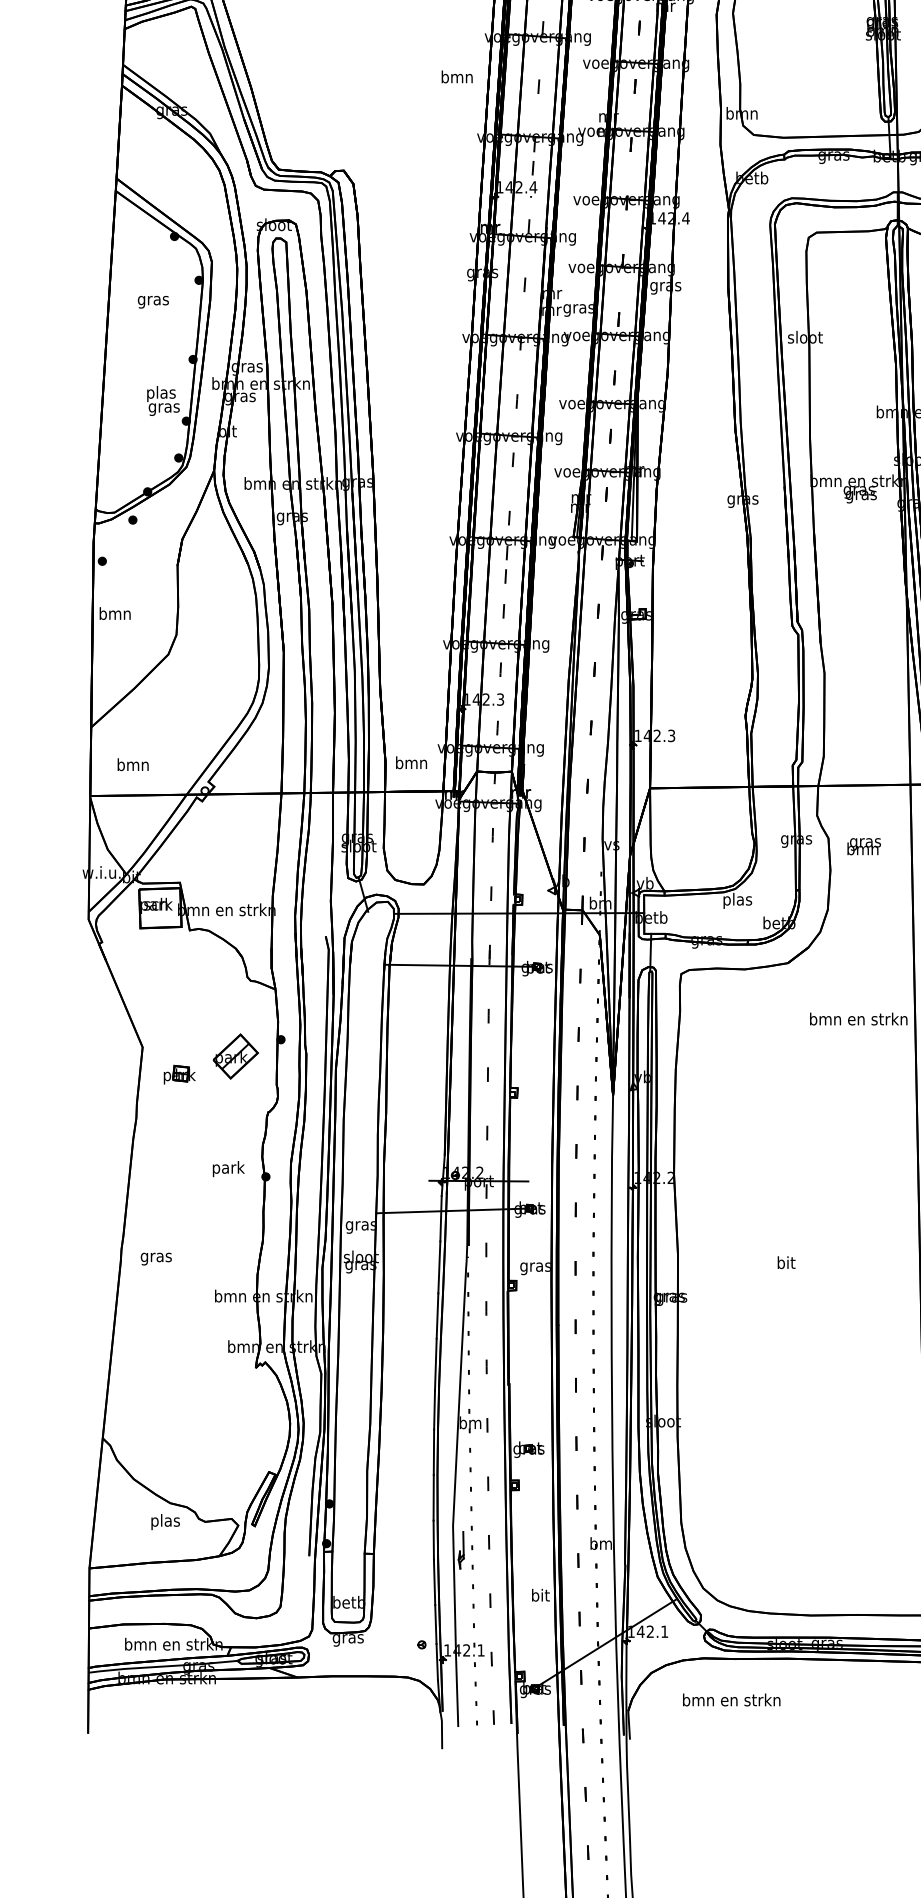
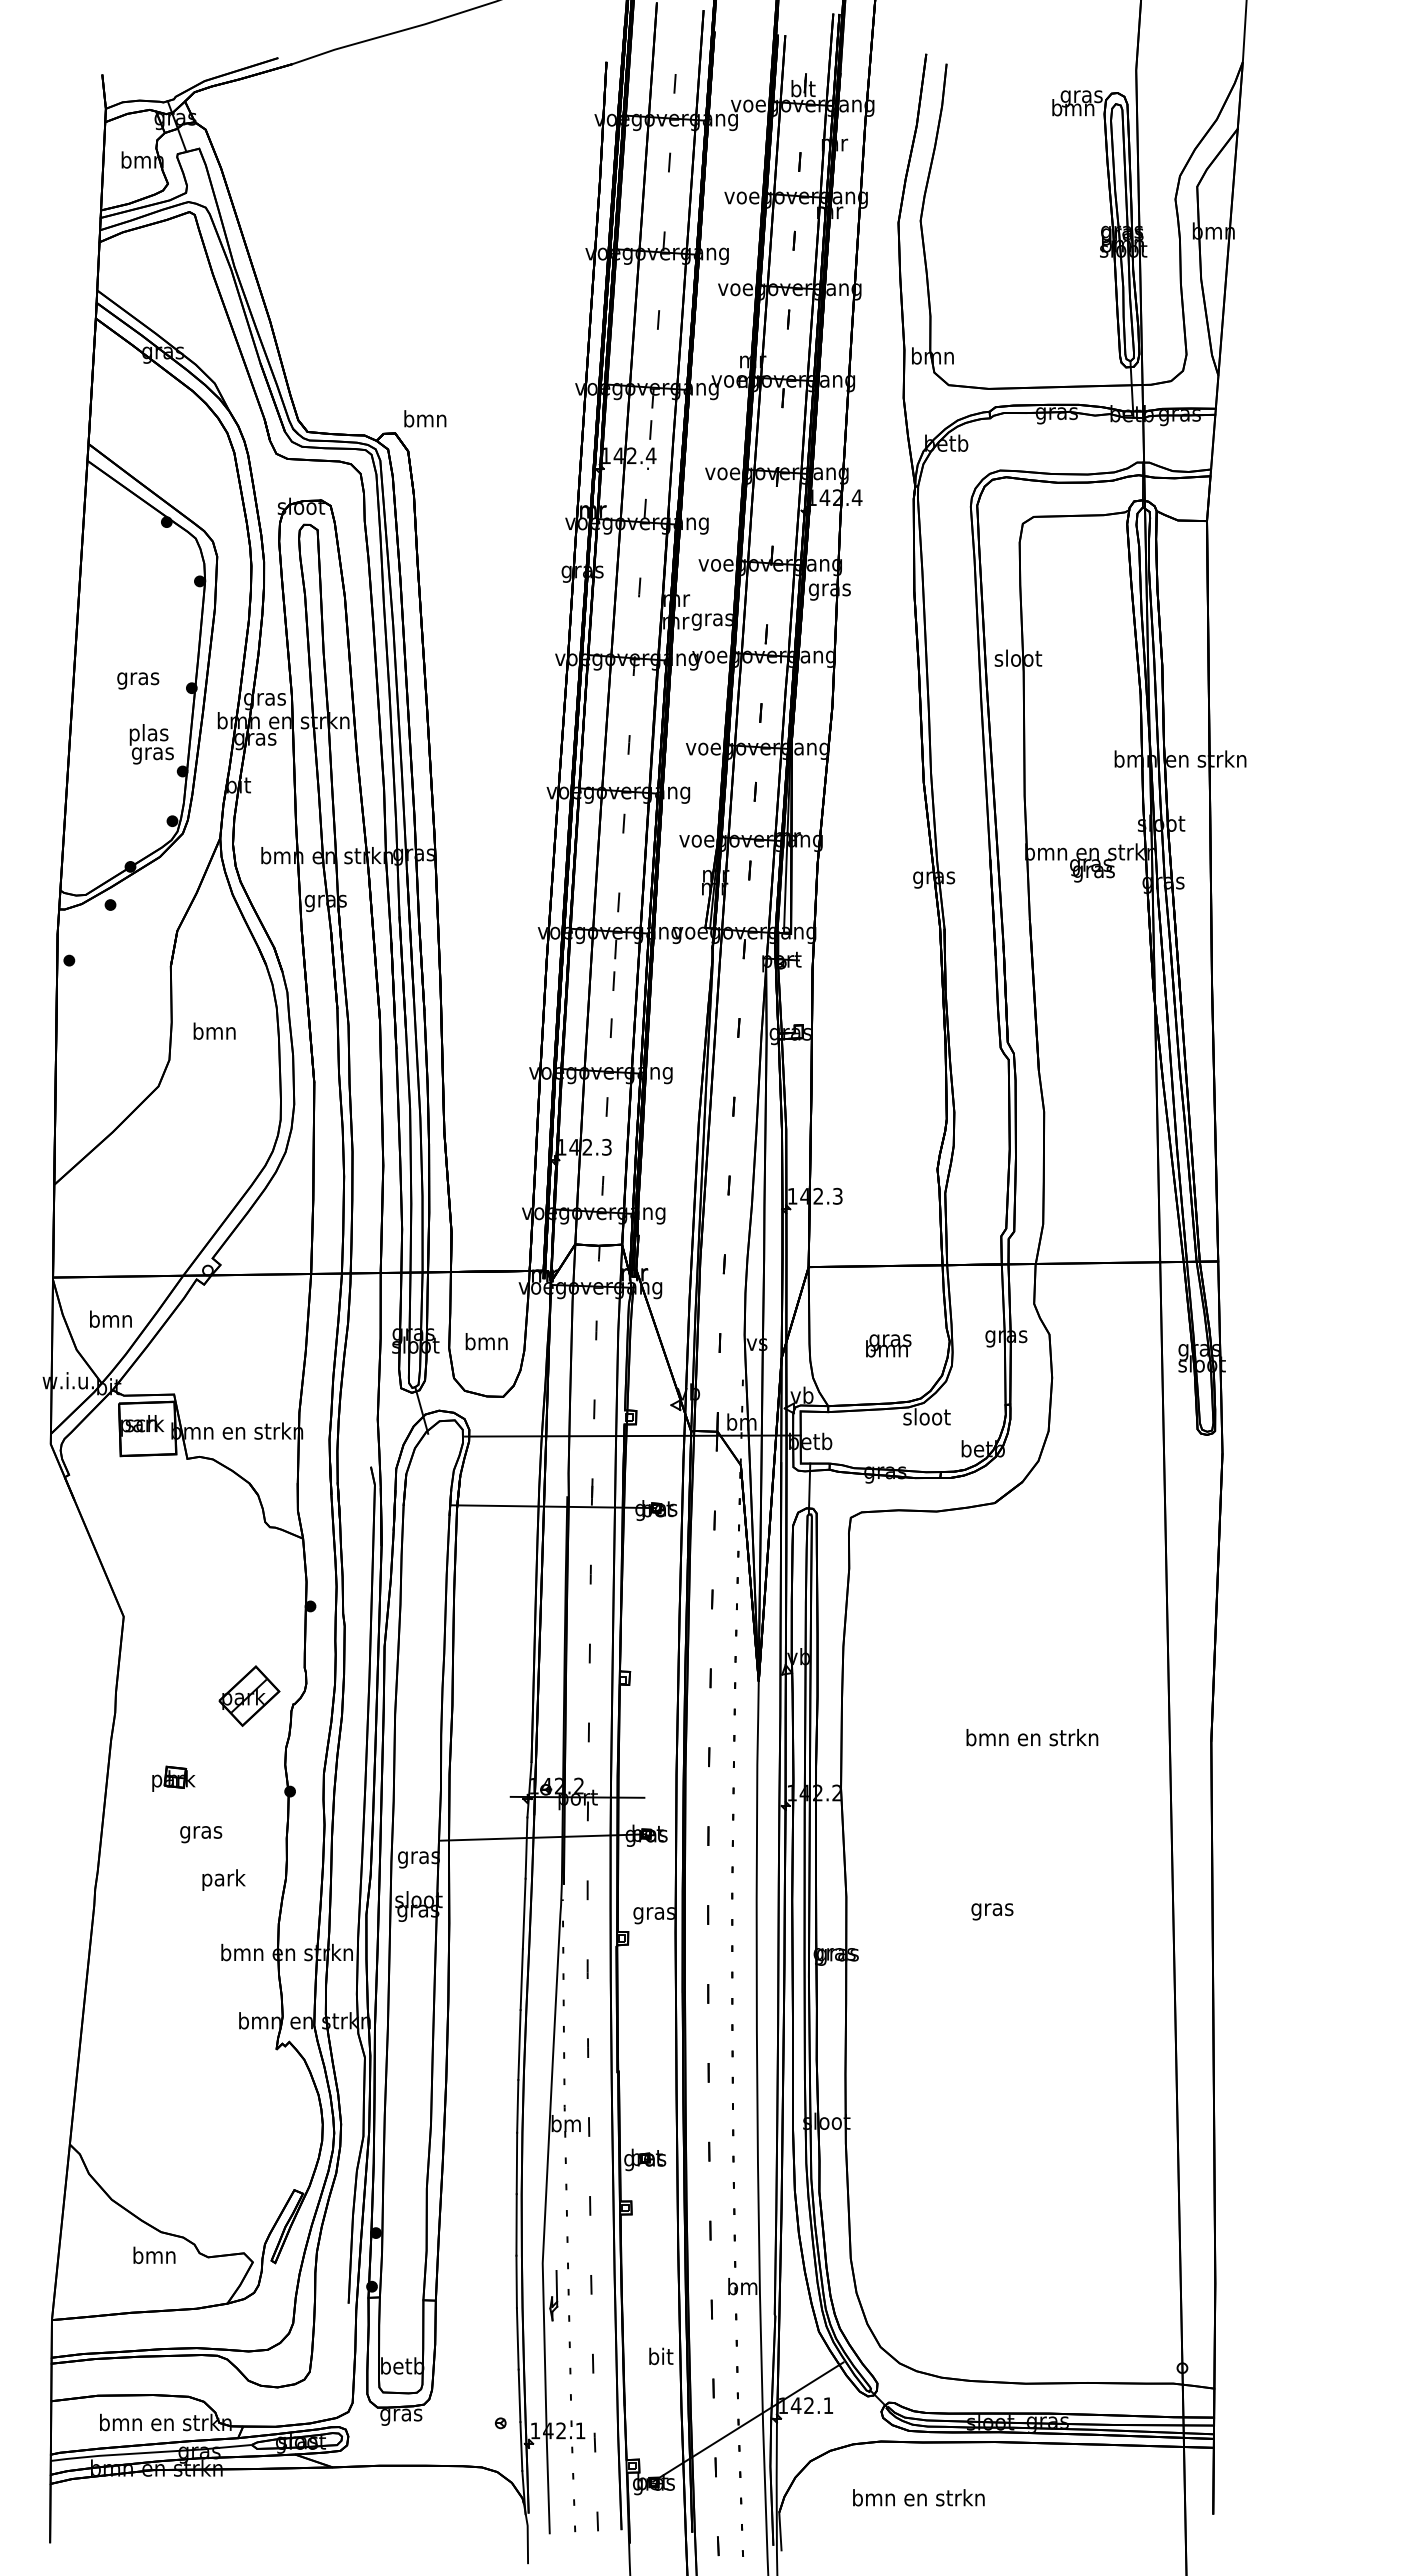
text: (457, 76) -> (425, 418), moved
text: (153, 301) -> (138, 680), moved
text: (115, 613) -> (214, 1030), moved
text: (411, 762) -> (486, 1341), moved
text: (132, 764) -> (110, 1318), moved
text: (864, 846) -> (888, 1345), moved
text: (737, 900) -> (926, 1418), plas -> sloot
text: (858, 1019) -> (1032, 1737), moved
part: (235, 1056) -> (249, 1695), moved
part: (179, 1074) -> (173, 1778), moved
text: (228, 1168) -> (223, 1879), moved
text: (156, 1259) -> (201, 1834), moved
text: (786, 1264) -> (992, 1909), bit -> gras
text: (165, 1522) -> (154, 2257), plas -> bmn

